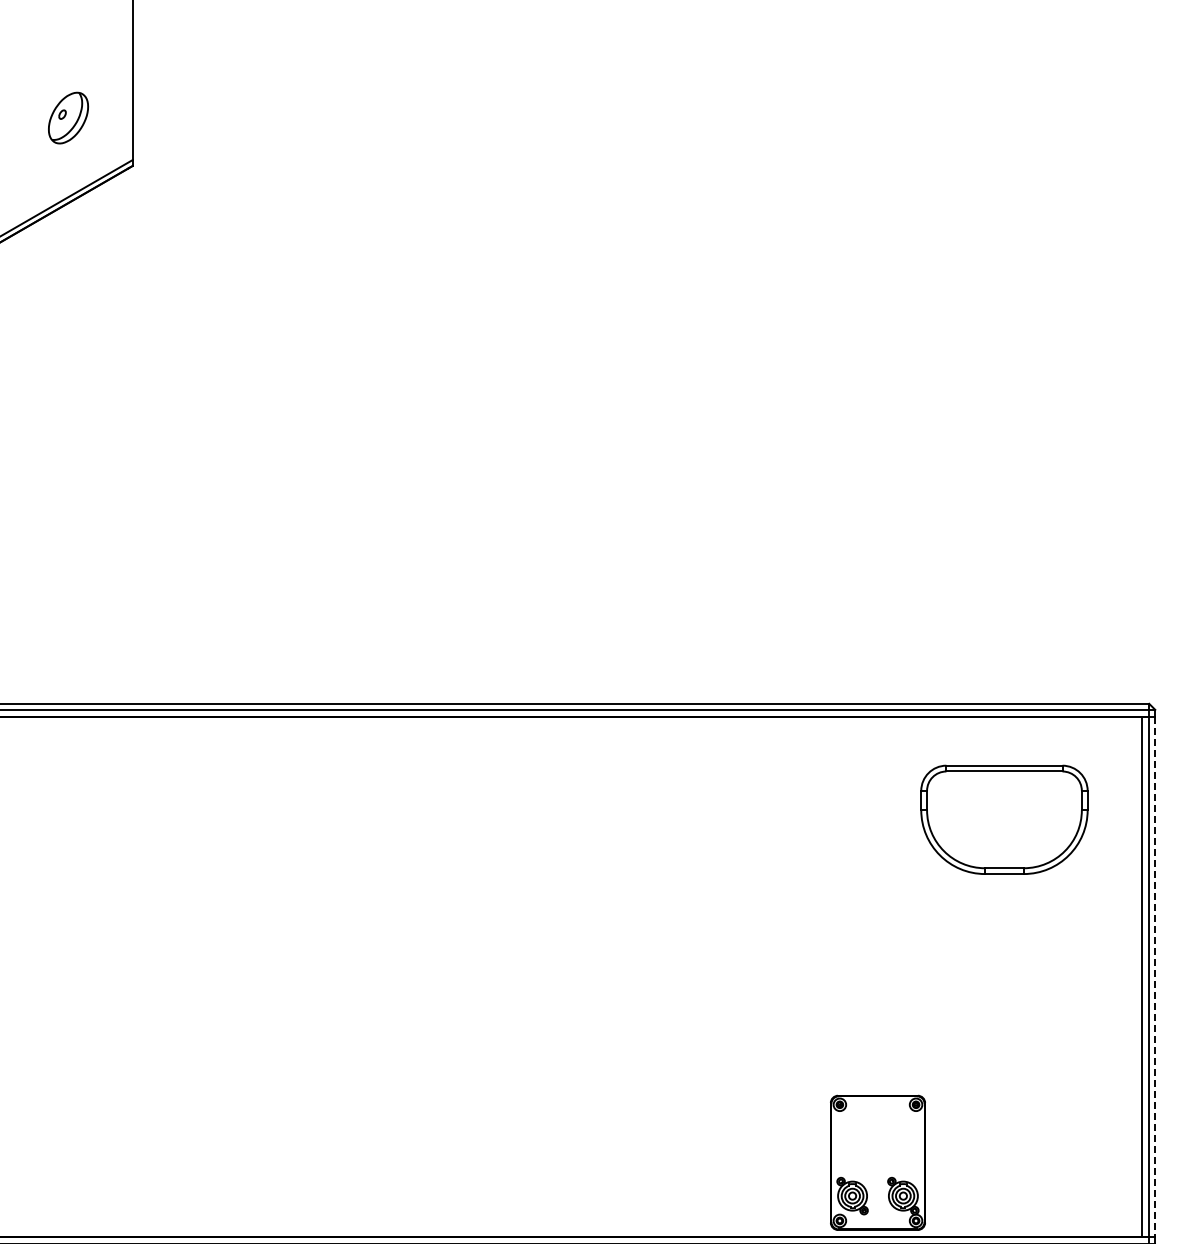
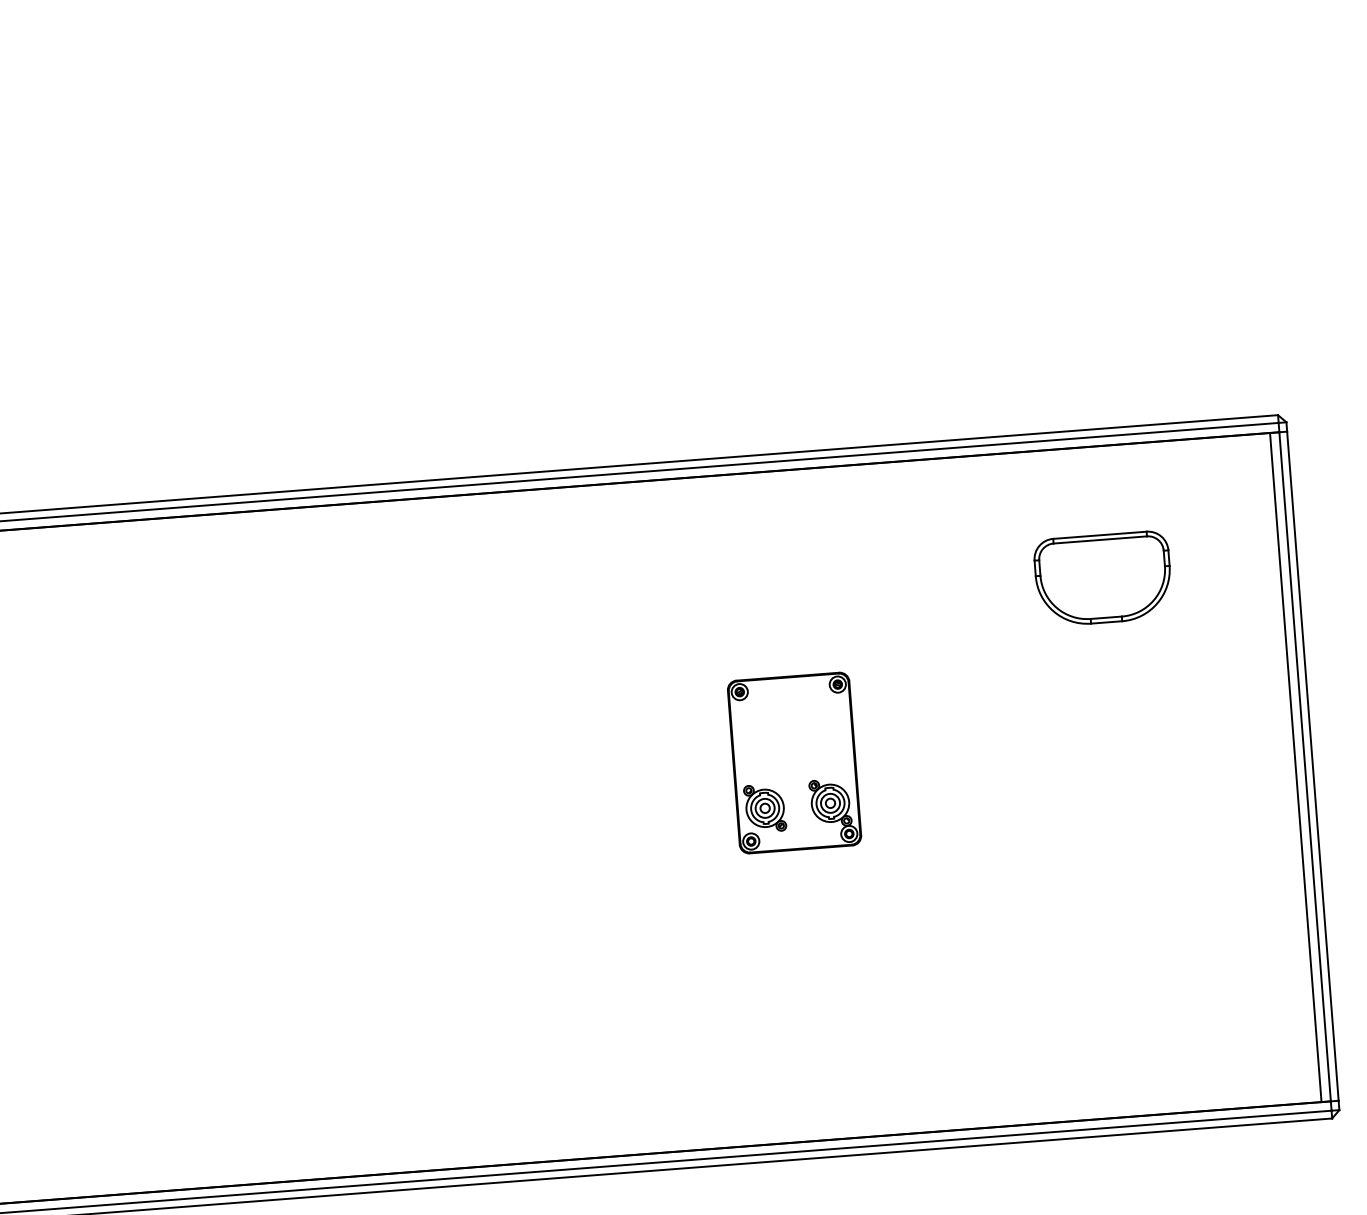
part: (1004, 819) -> (1103, 578), size x0.62
line: (1155, 977) -> (1313, 766), dashed -> solid
part: (877, 1162) -> (793, 762), moved

